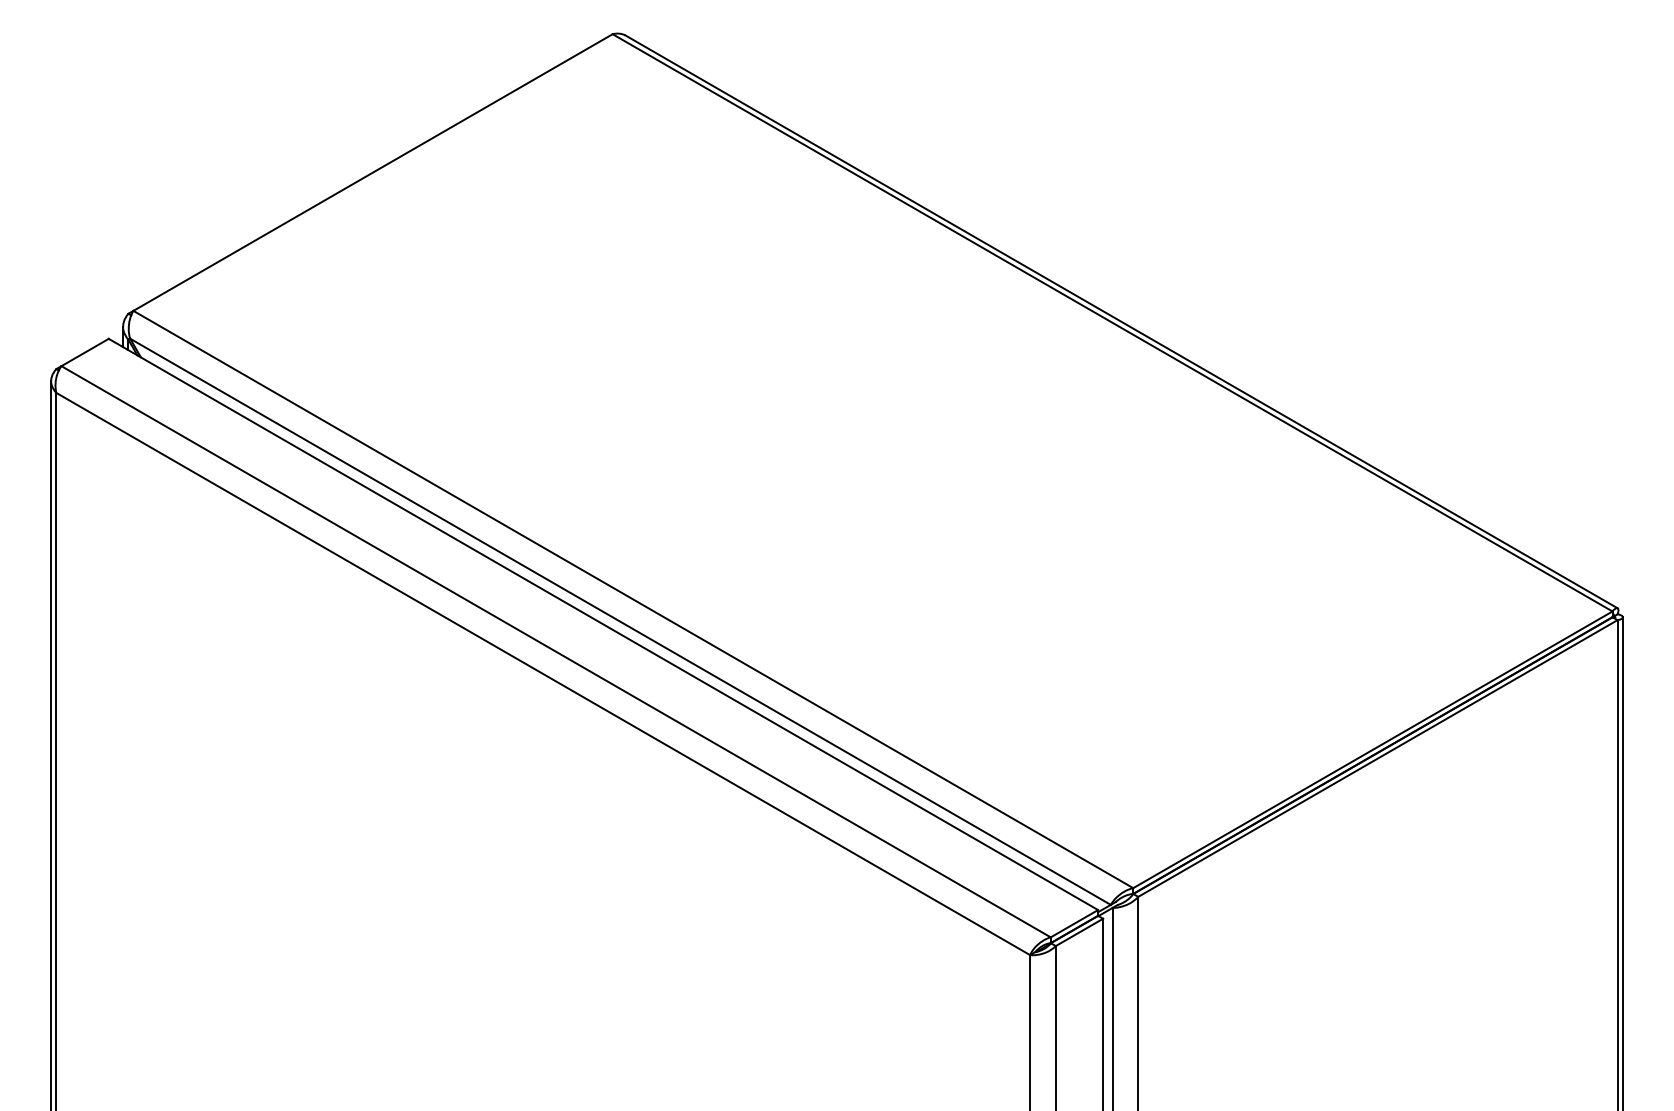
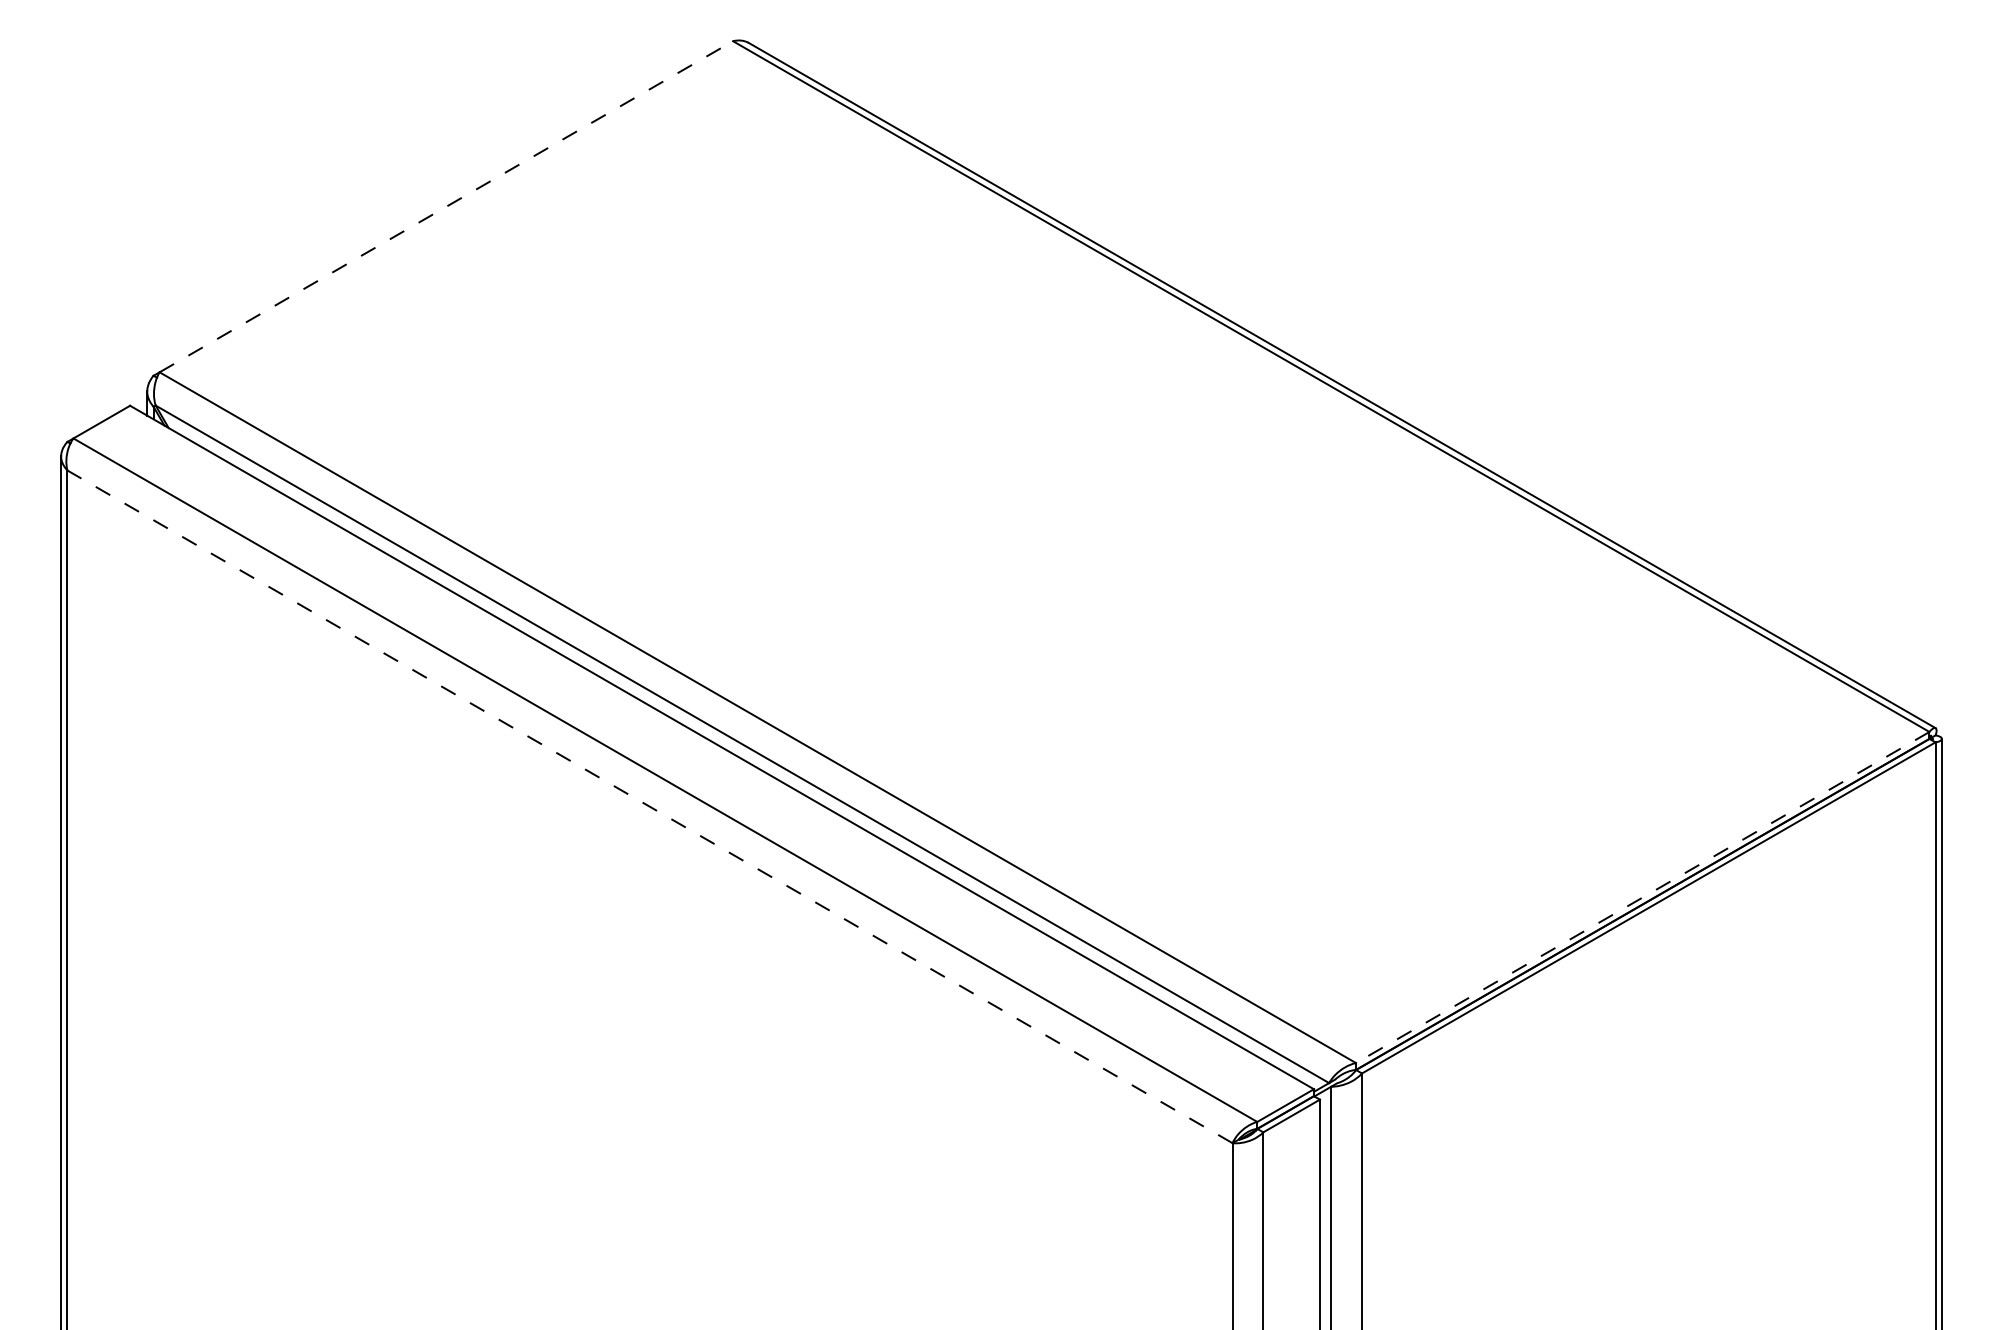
line: (373, 172) -> (446, 206), solid -> dashed
line: (543, 673) -> (650, 806), solid -> dashed
line: (1372, 749) -> (1642, 897), solid -> dashed

